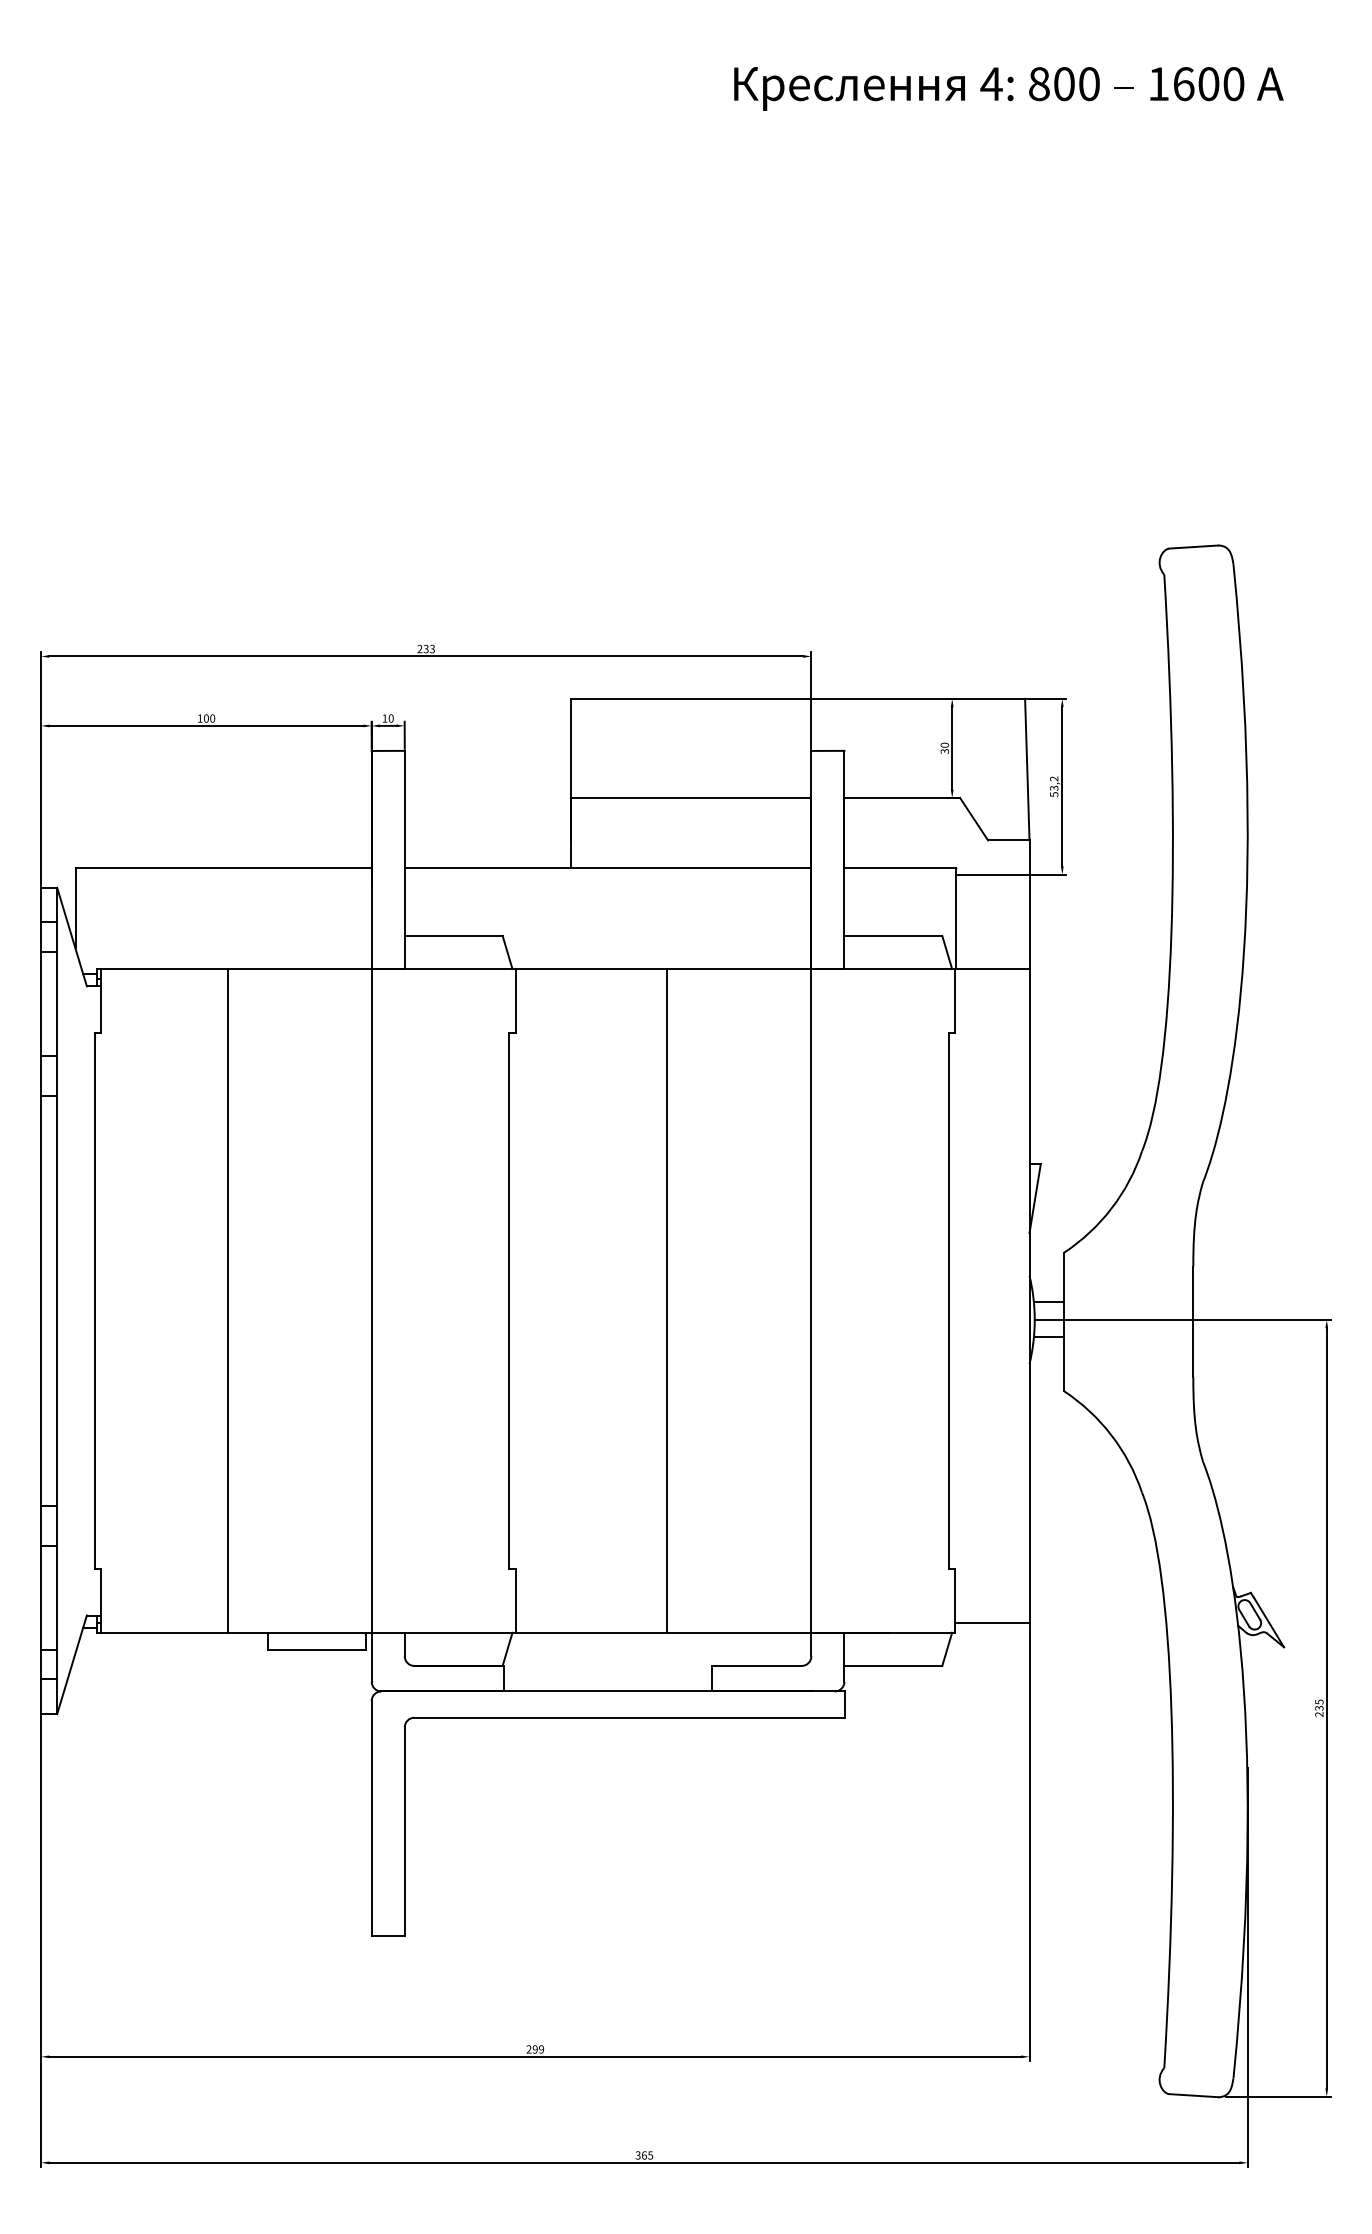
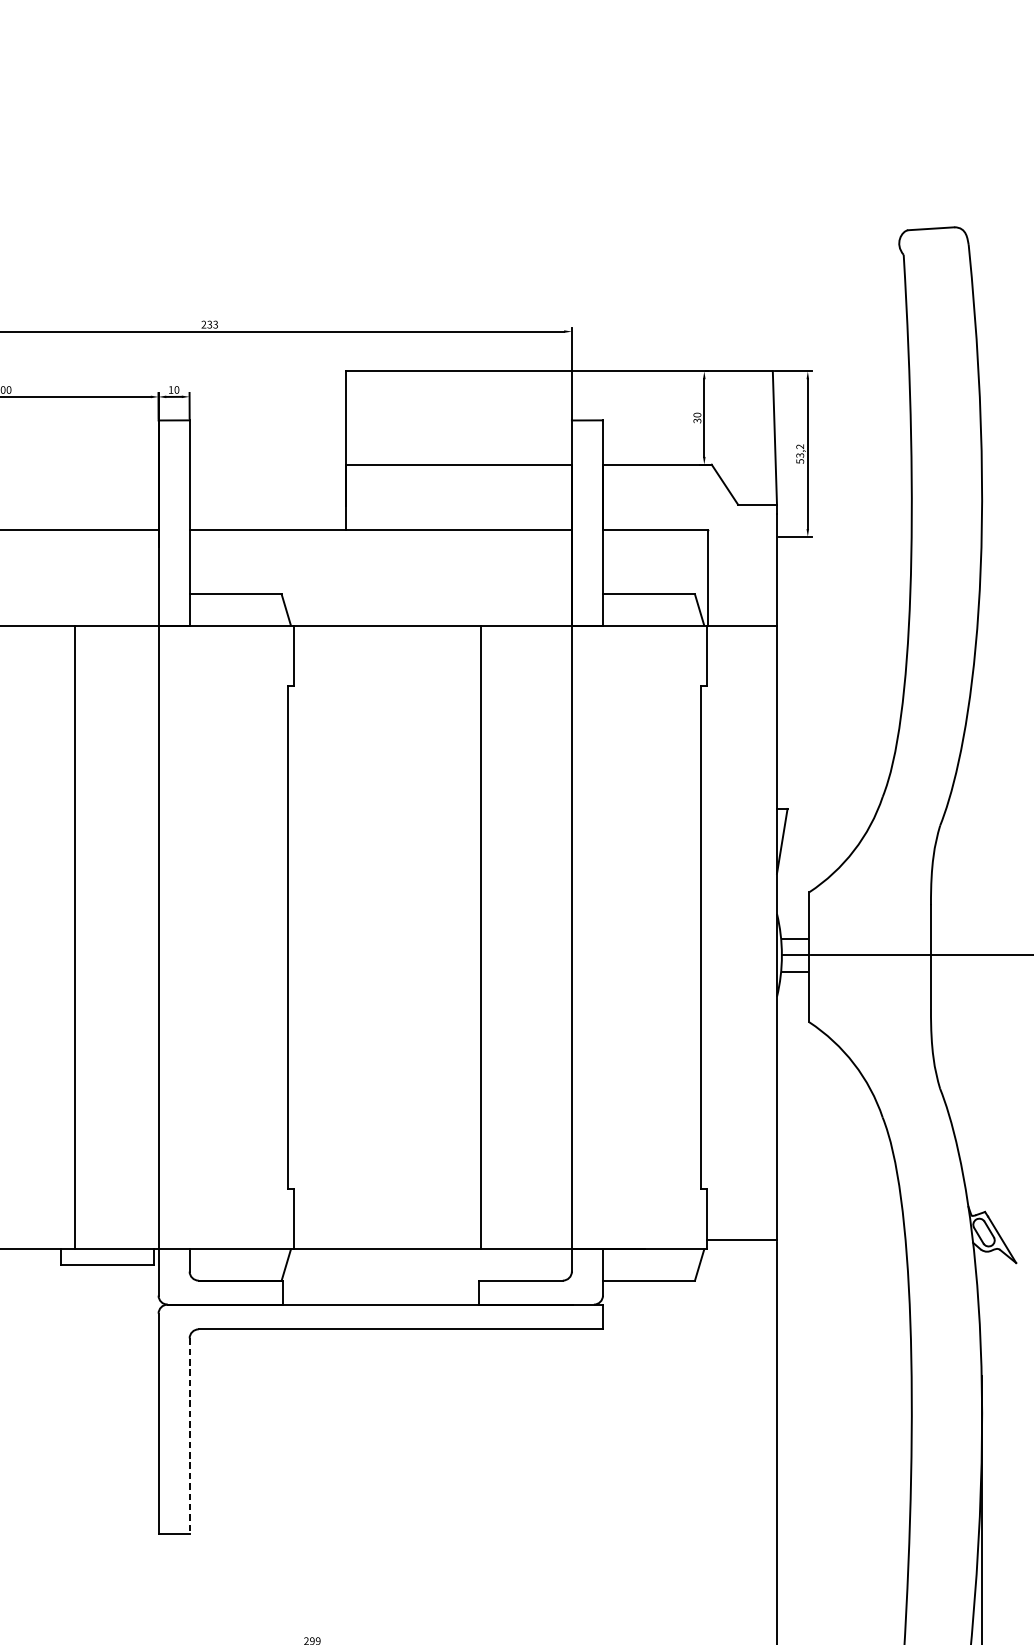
line: (992, 874) -> (742, 536), removed
line: (227, 1300) -> (74, 937), moved
line: (667, 1300) -> (480, 937), moved
line: (404, 1832) -> (189, 1437), solid -> dashed

